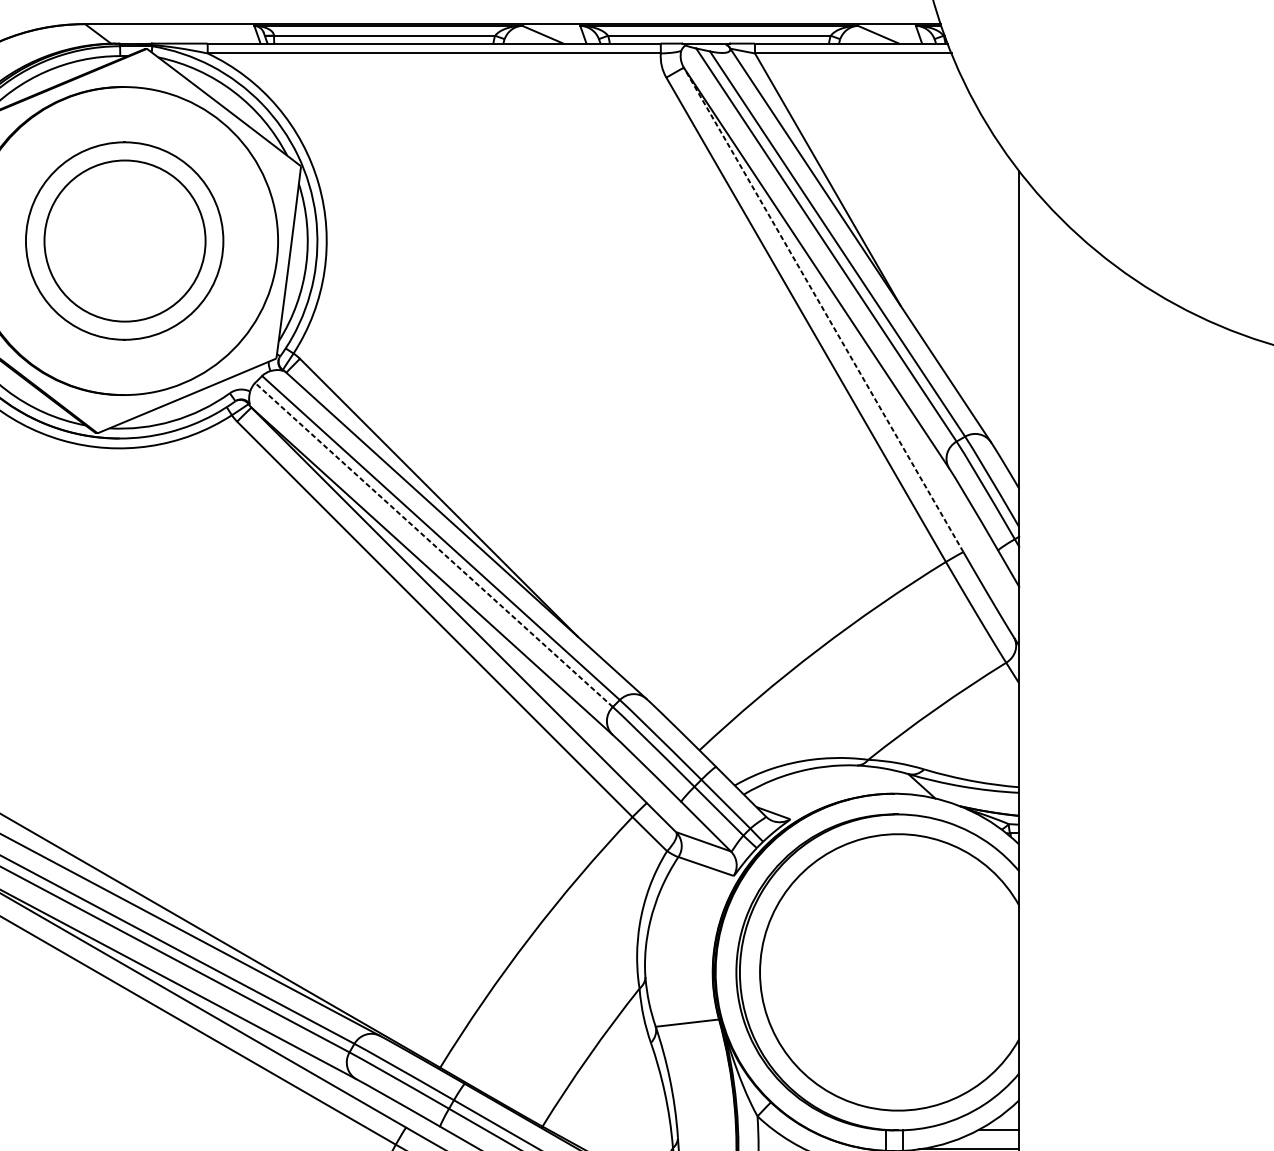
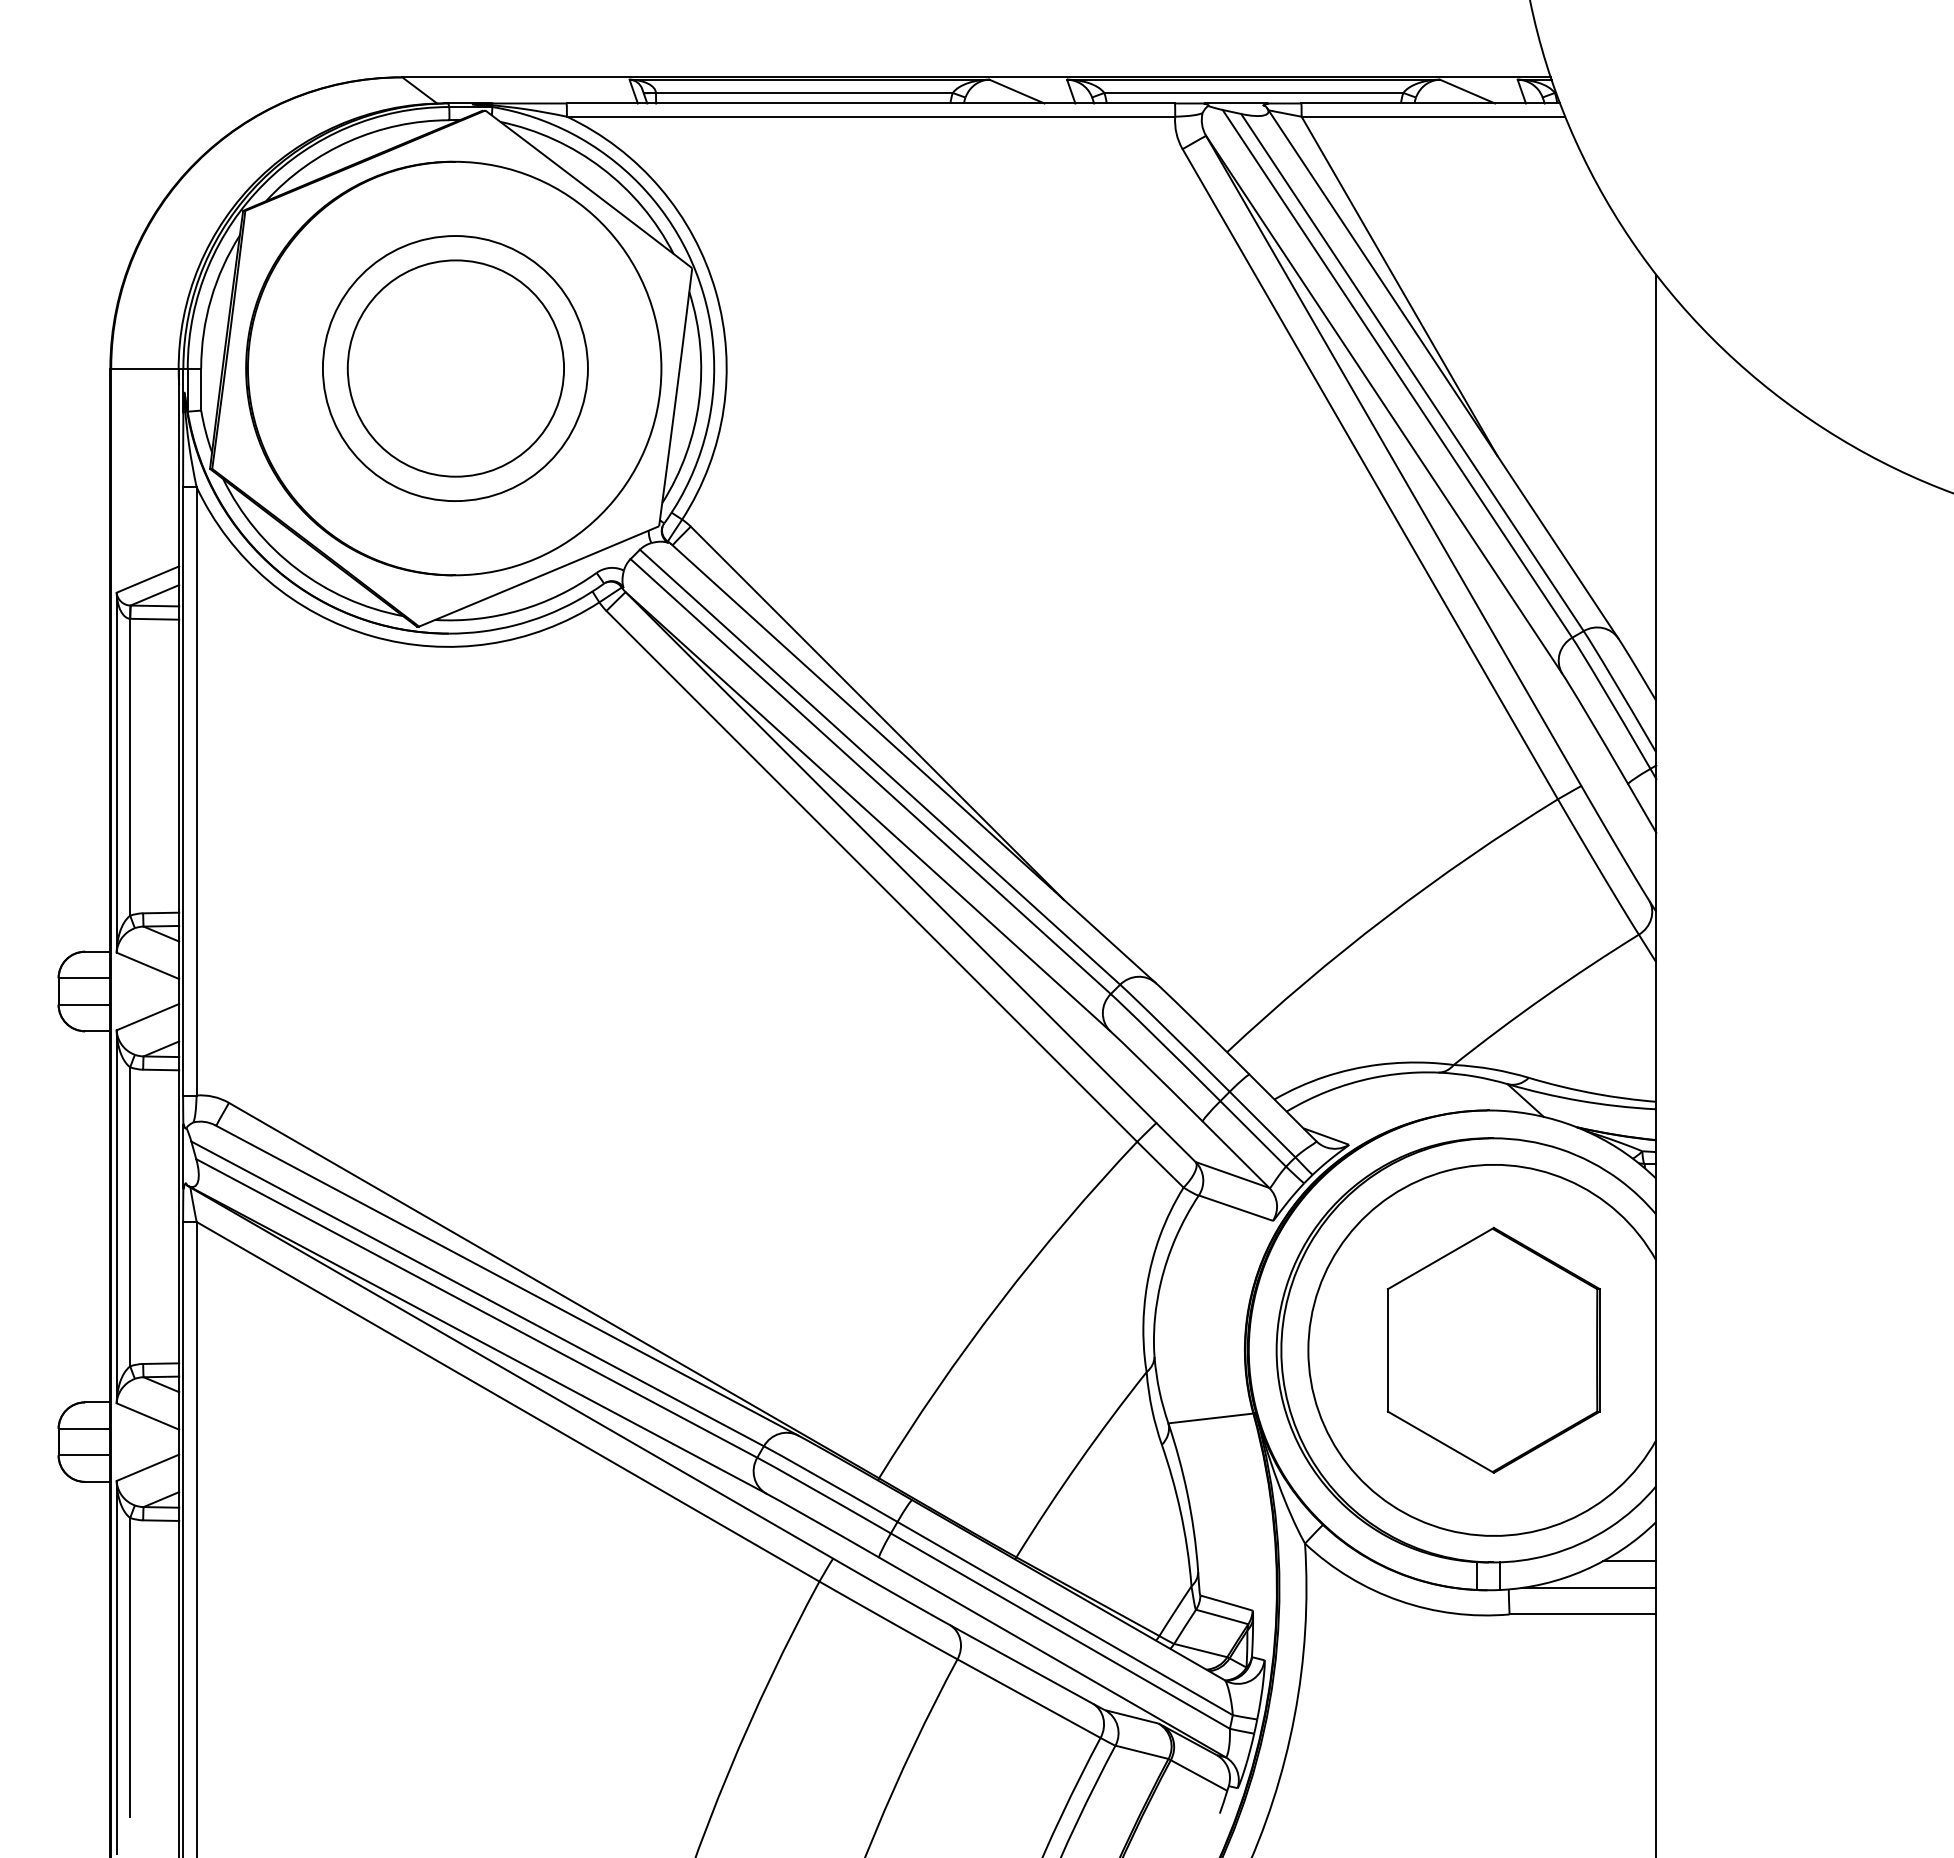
line: (823, 309) -> (1393, 460), dashed -> solid
line: (433, 544) -> (870, 776), dashed -> solid
part: (897, 971) -> (1493, 1349), added

